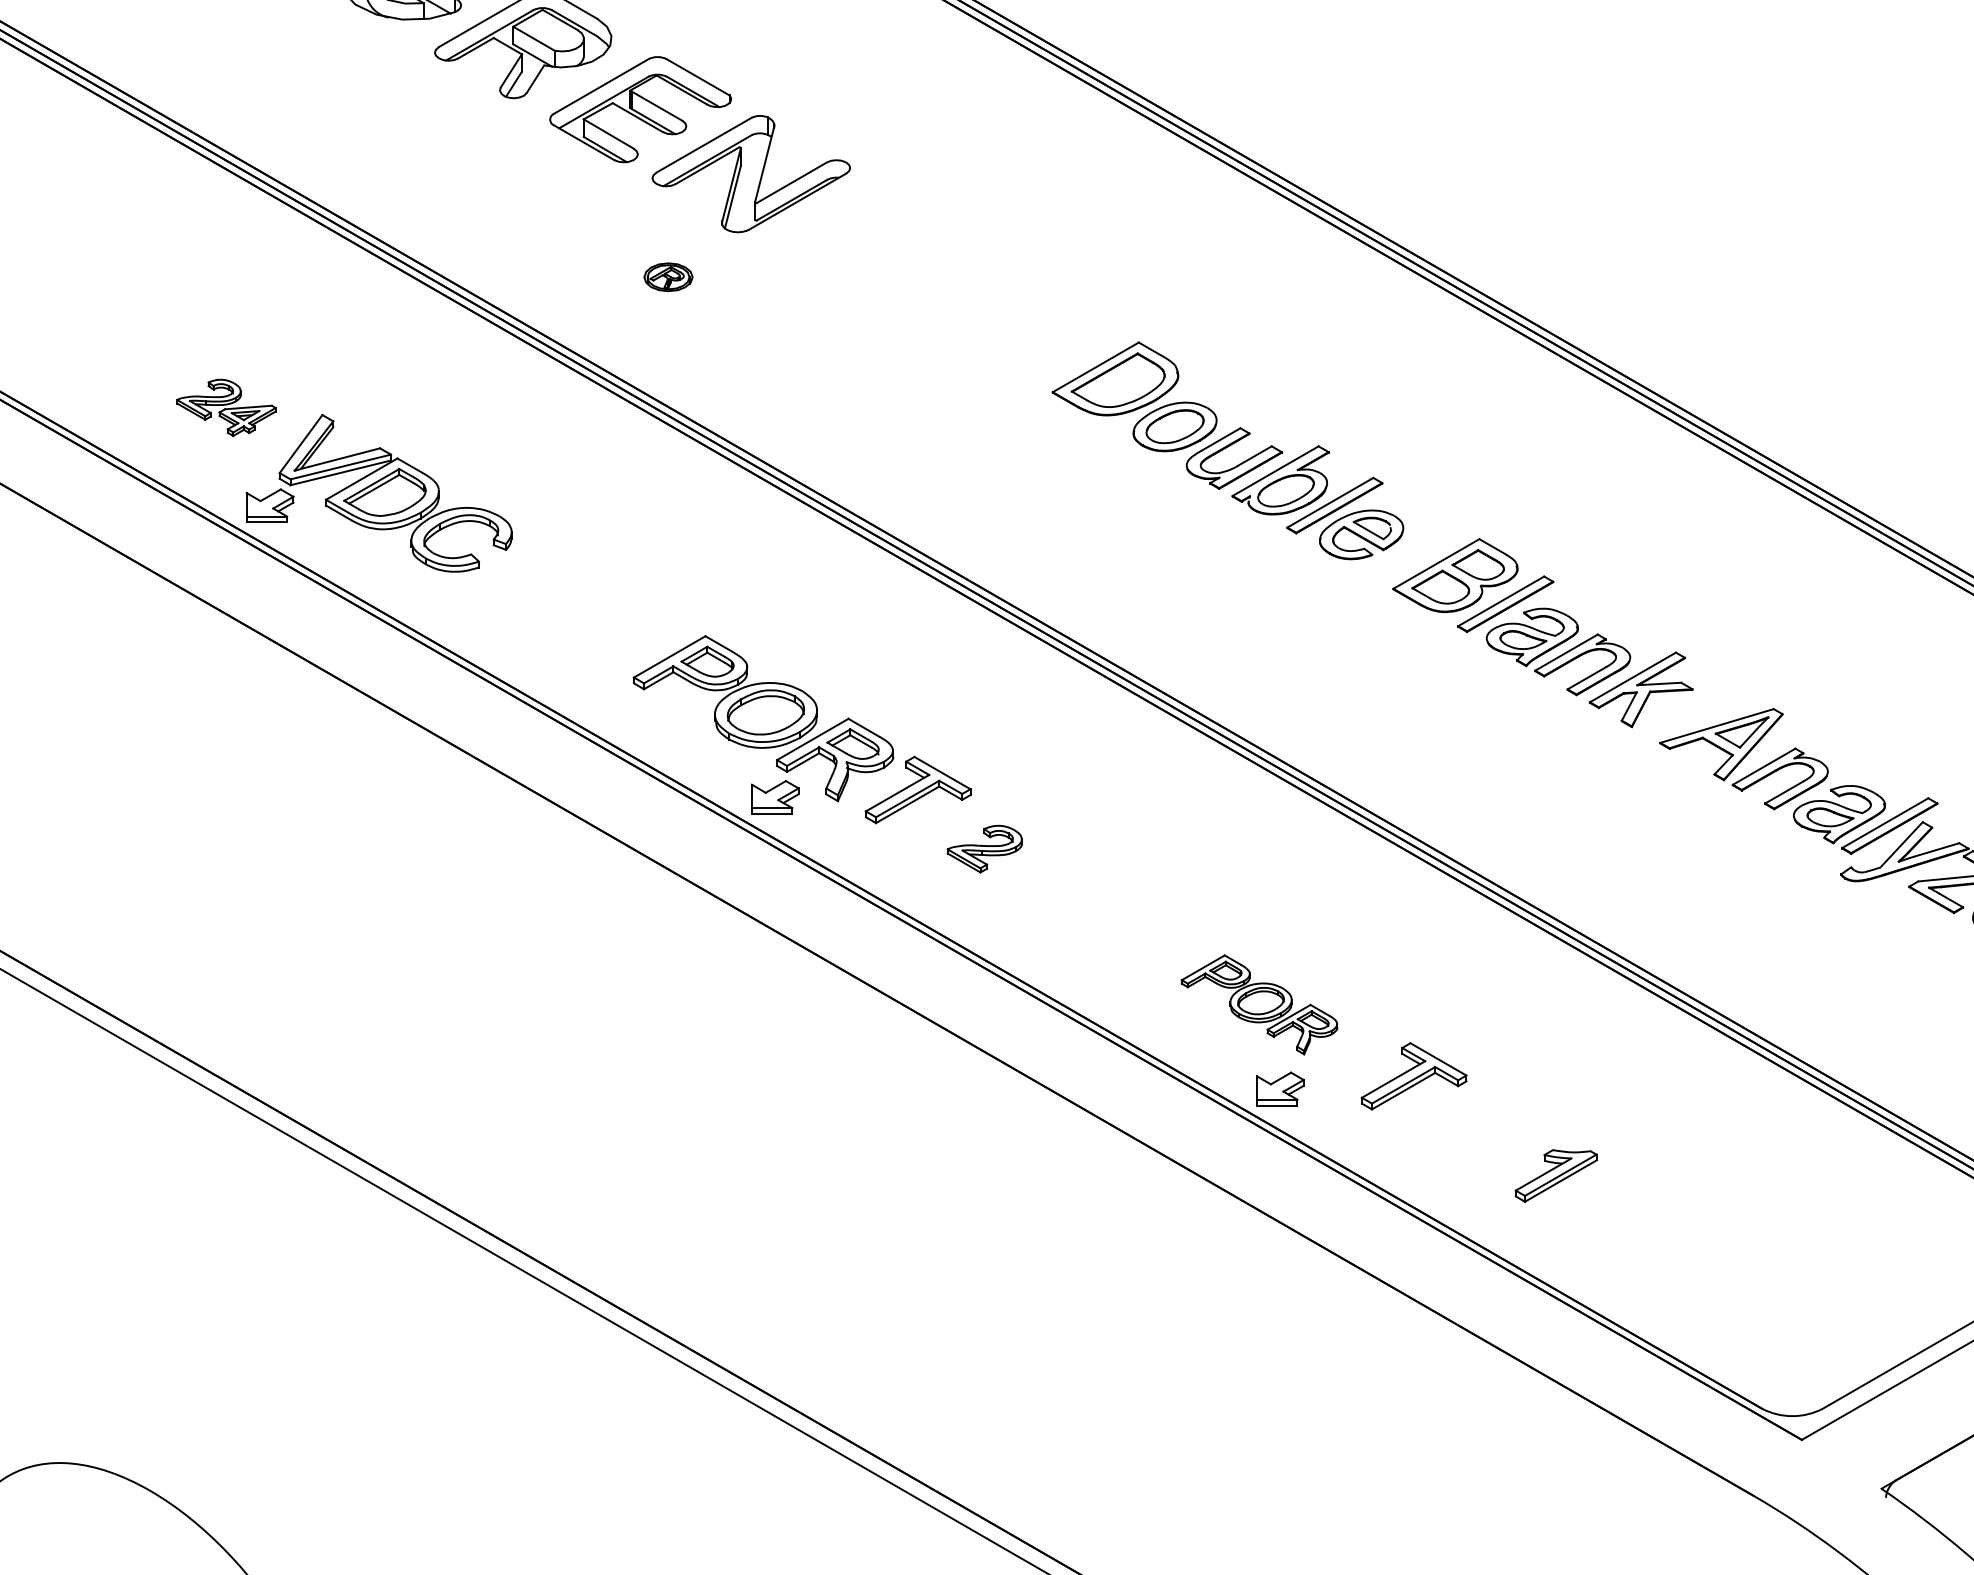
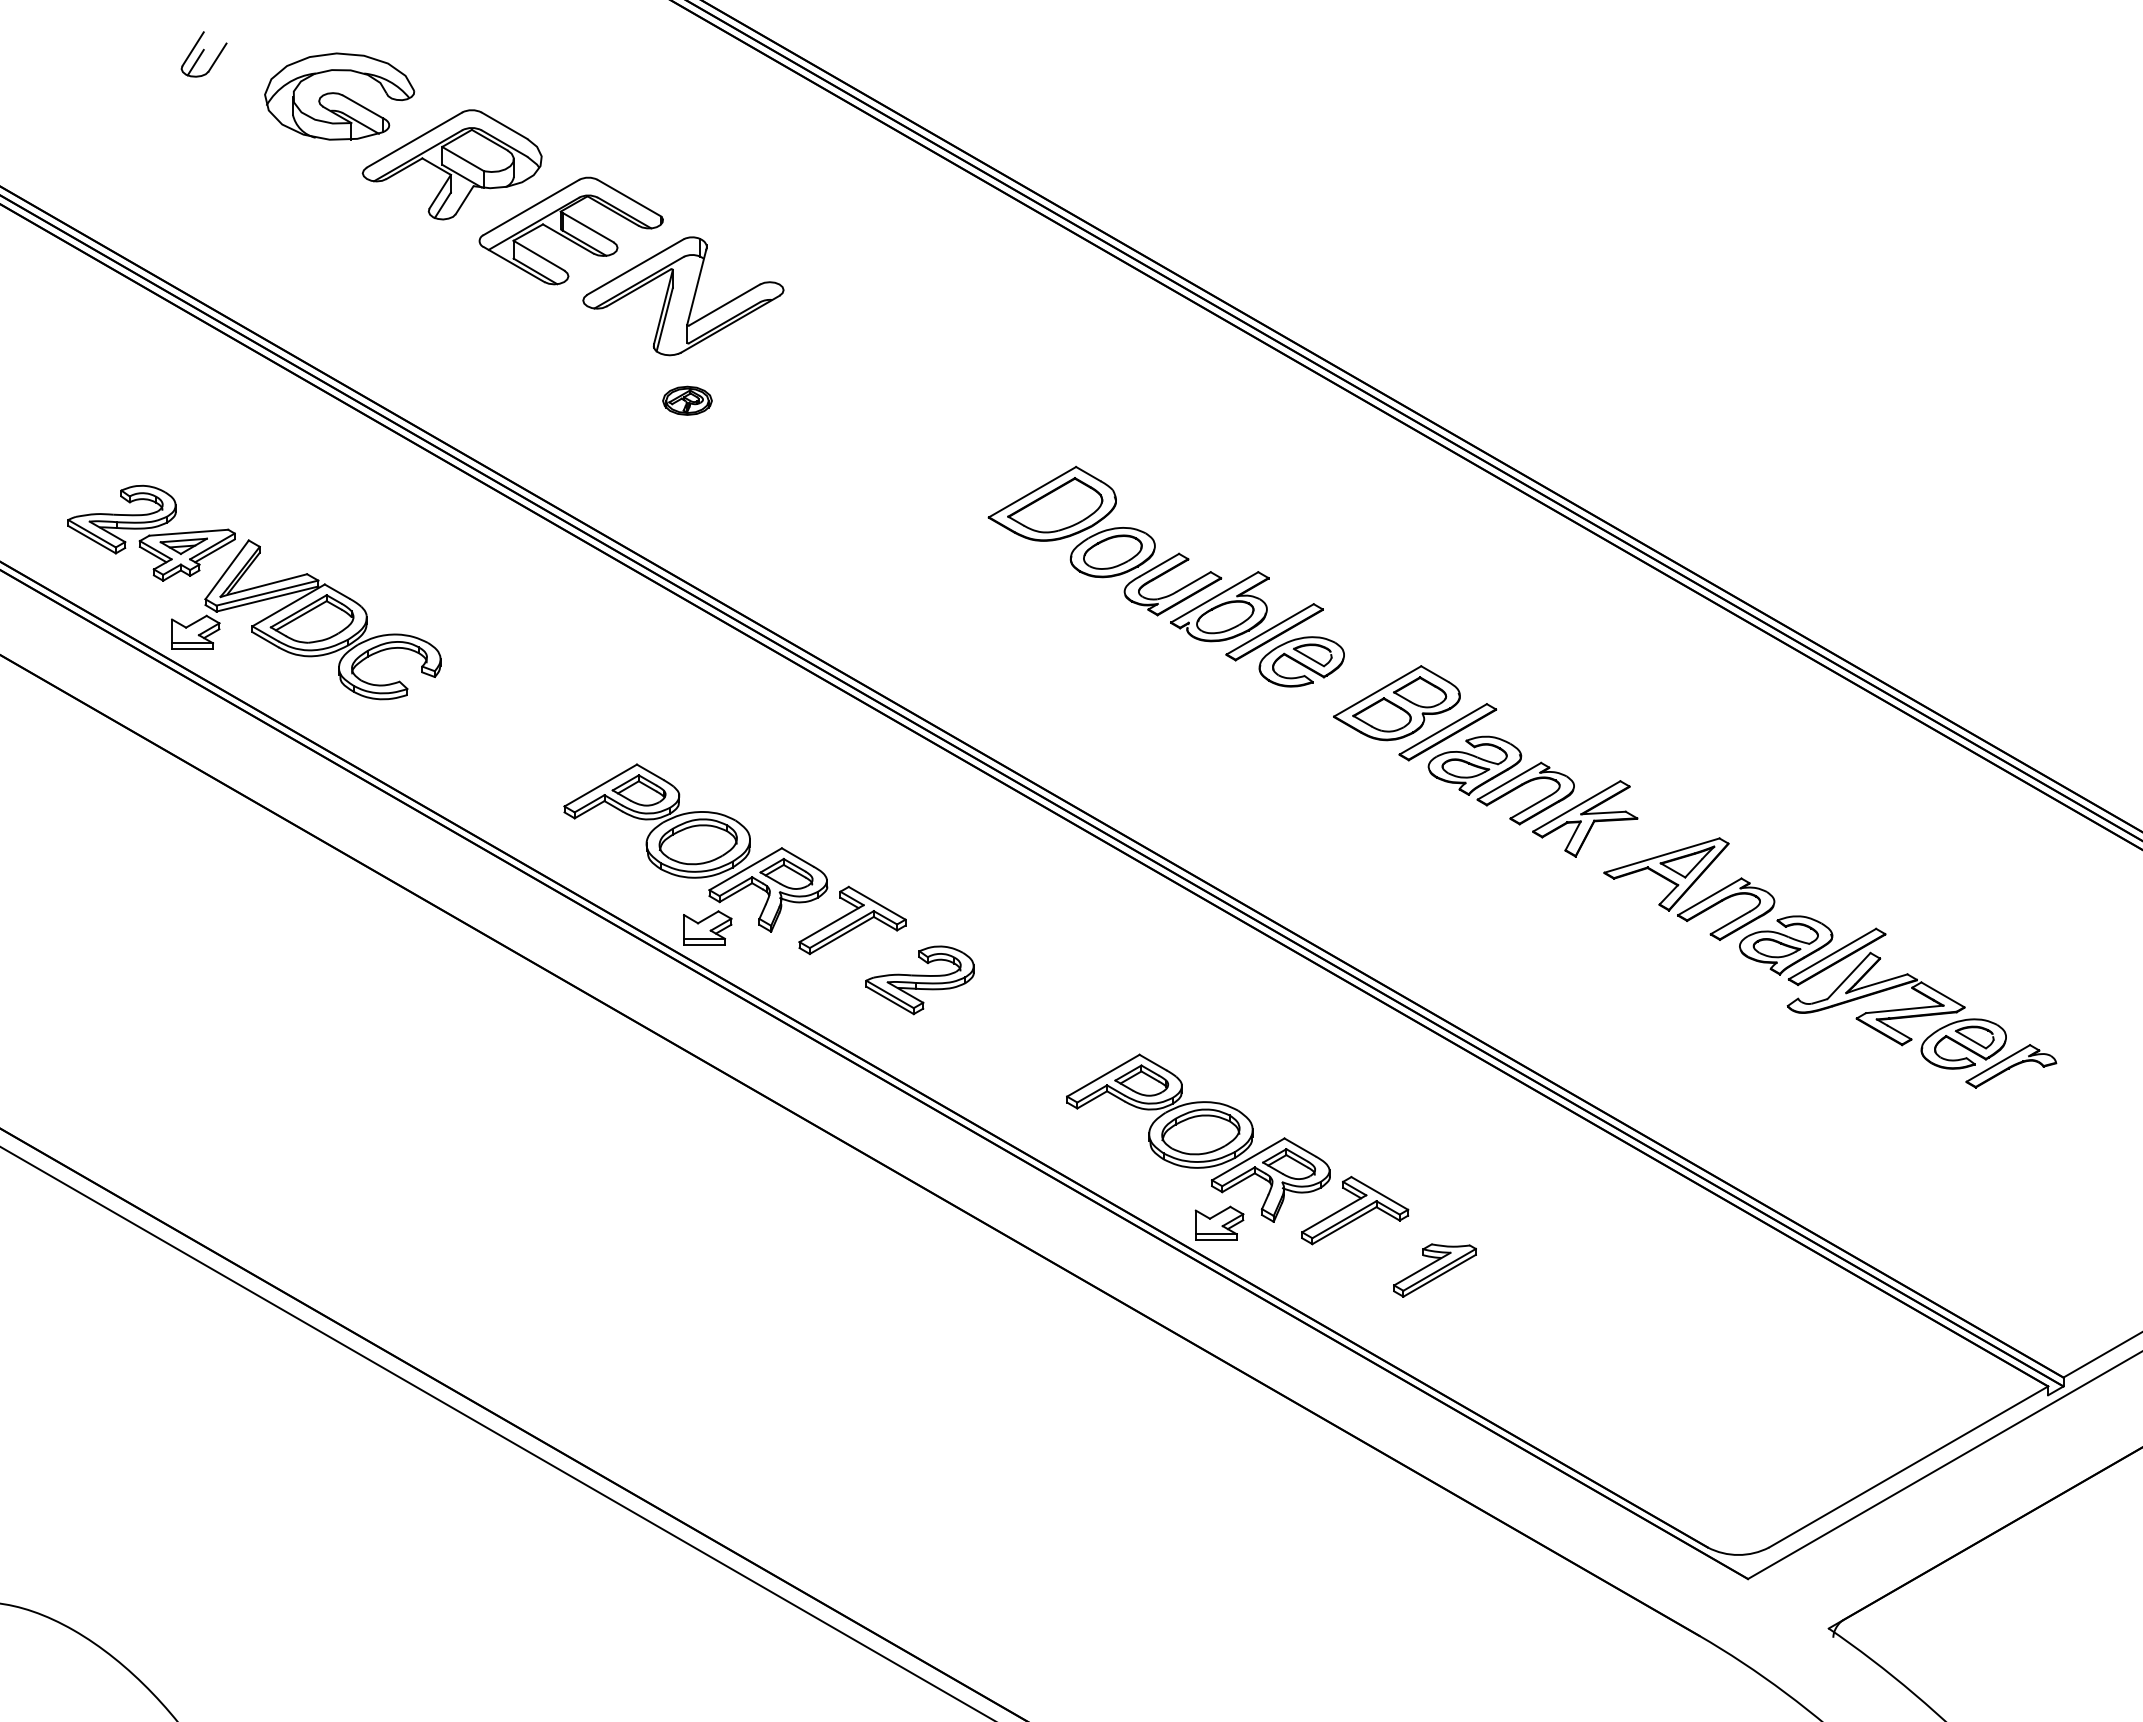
part: (668, 276) -> (687, 400), moved
part: (226, 407) -> (151, 532), size x1.67
part: (984, 849) -> (919, 980), size x1.43
part: (1259, 1004) -> (1198, 1137), size x1.67
part: (1555, 1175) -> (1434, 1270), moved

